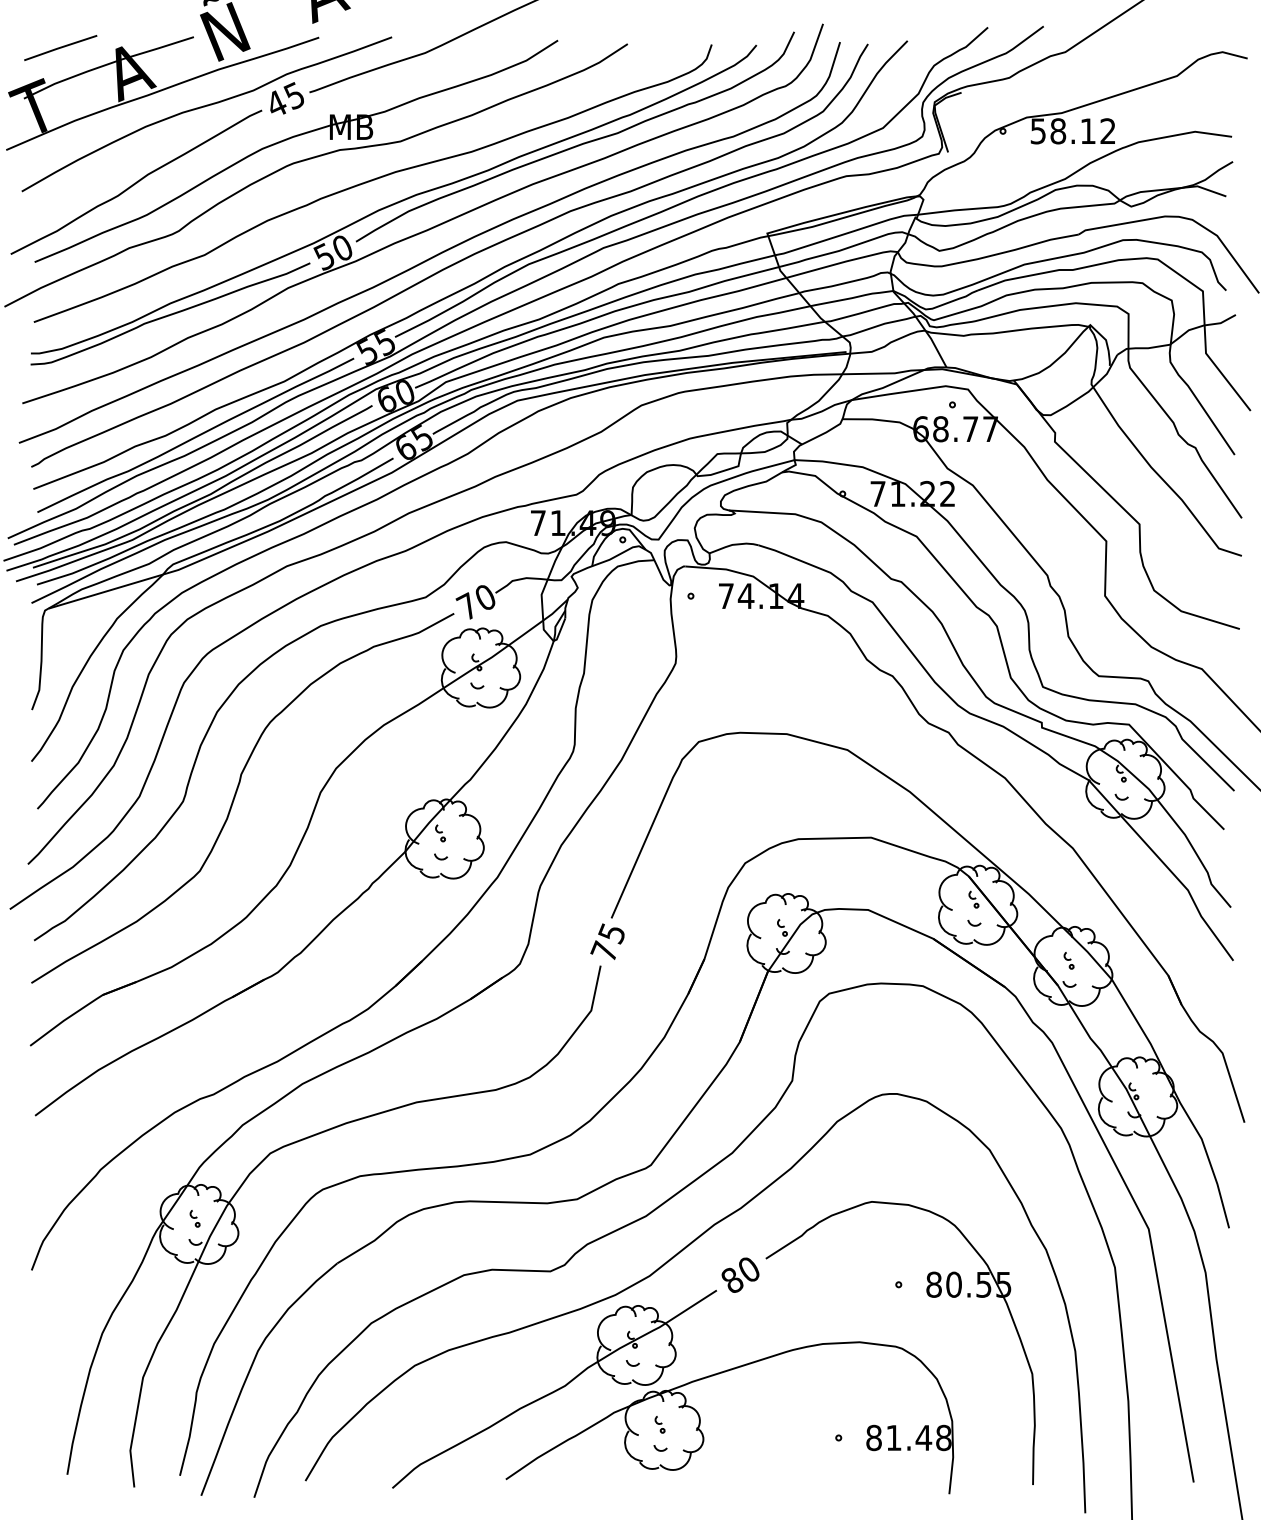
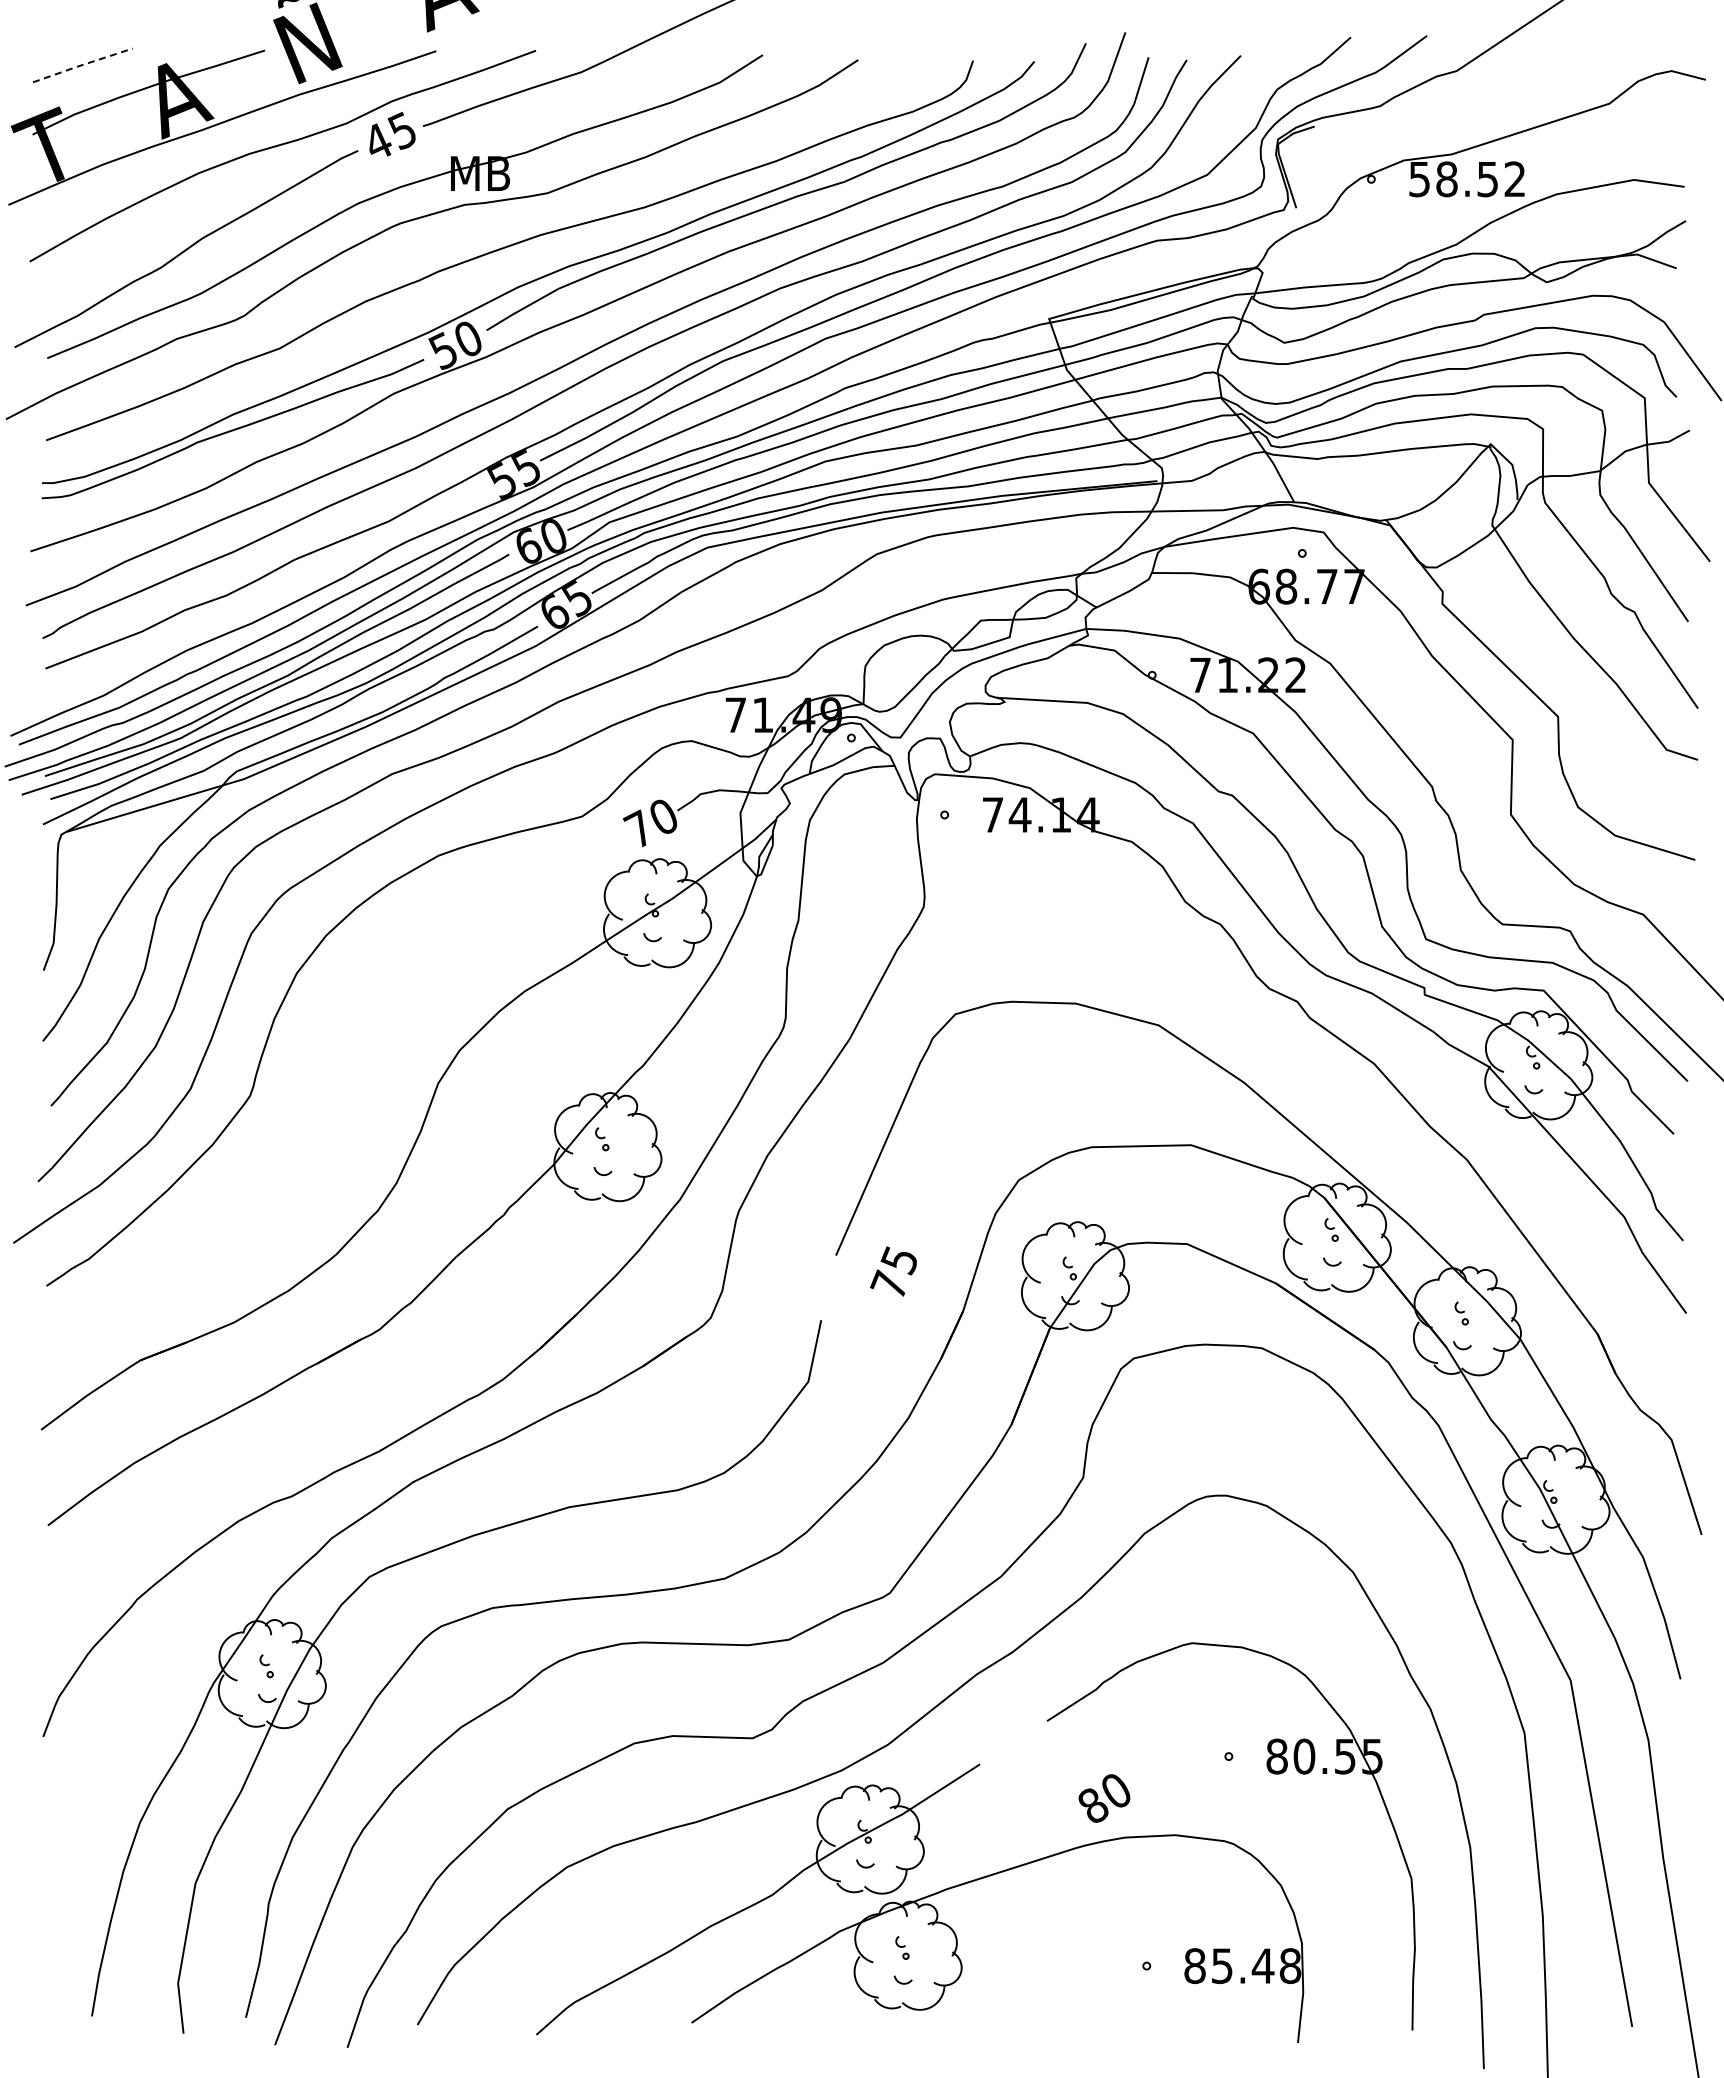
line: (60, 48) -> (82, 65), solid -> dashed
text: (1087, 131) -> (1487, 179), 58.12 -> 58.52
curve: (195, 436) -> (267, 596), removed
curve: (235, 795) -> (322, 1087), removed
text: (607, 941) -> (893, 1271), moved
text: (740, 1275) -> (1104, 1798), moved
text: (894, 1438) -> (1222, 1966), 81.48 -> 85.48

